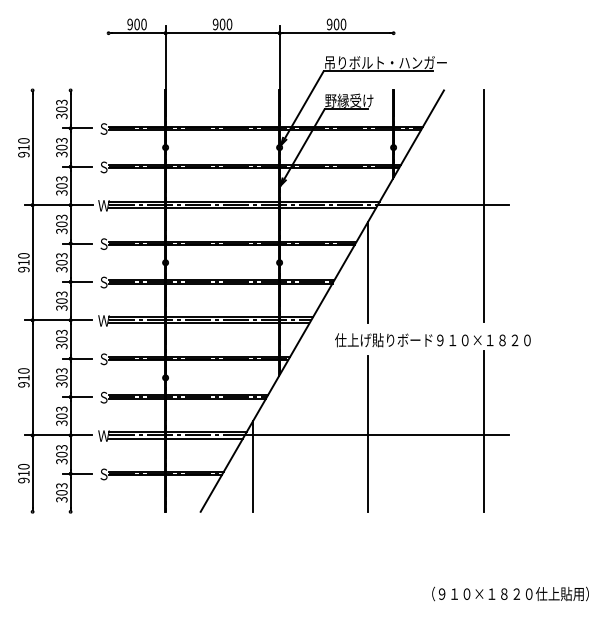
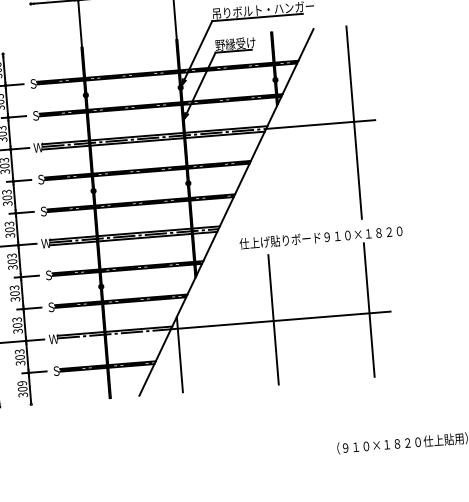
line: (368, 271) -> (262, 184), removed
line: (175, 438) -> (113, 336), removed
text: (61, 485) -> (21, 383), 303 -> 309

